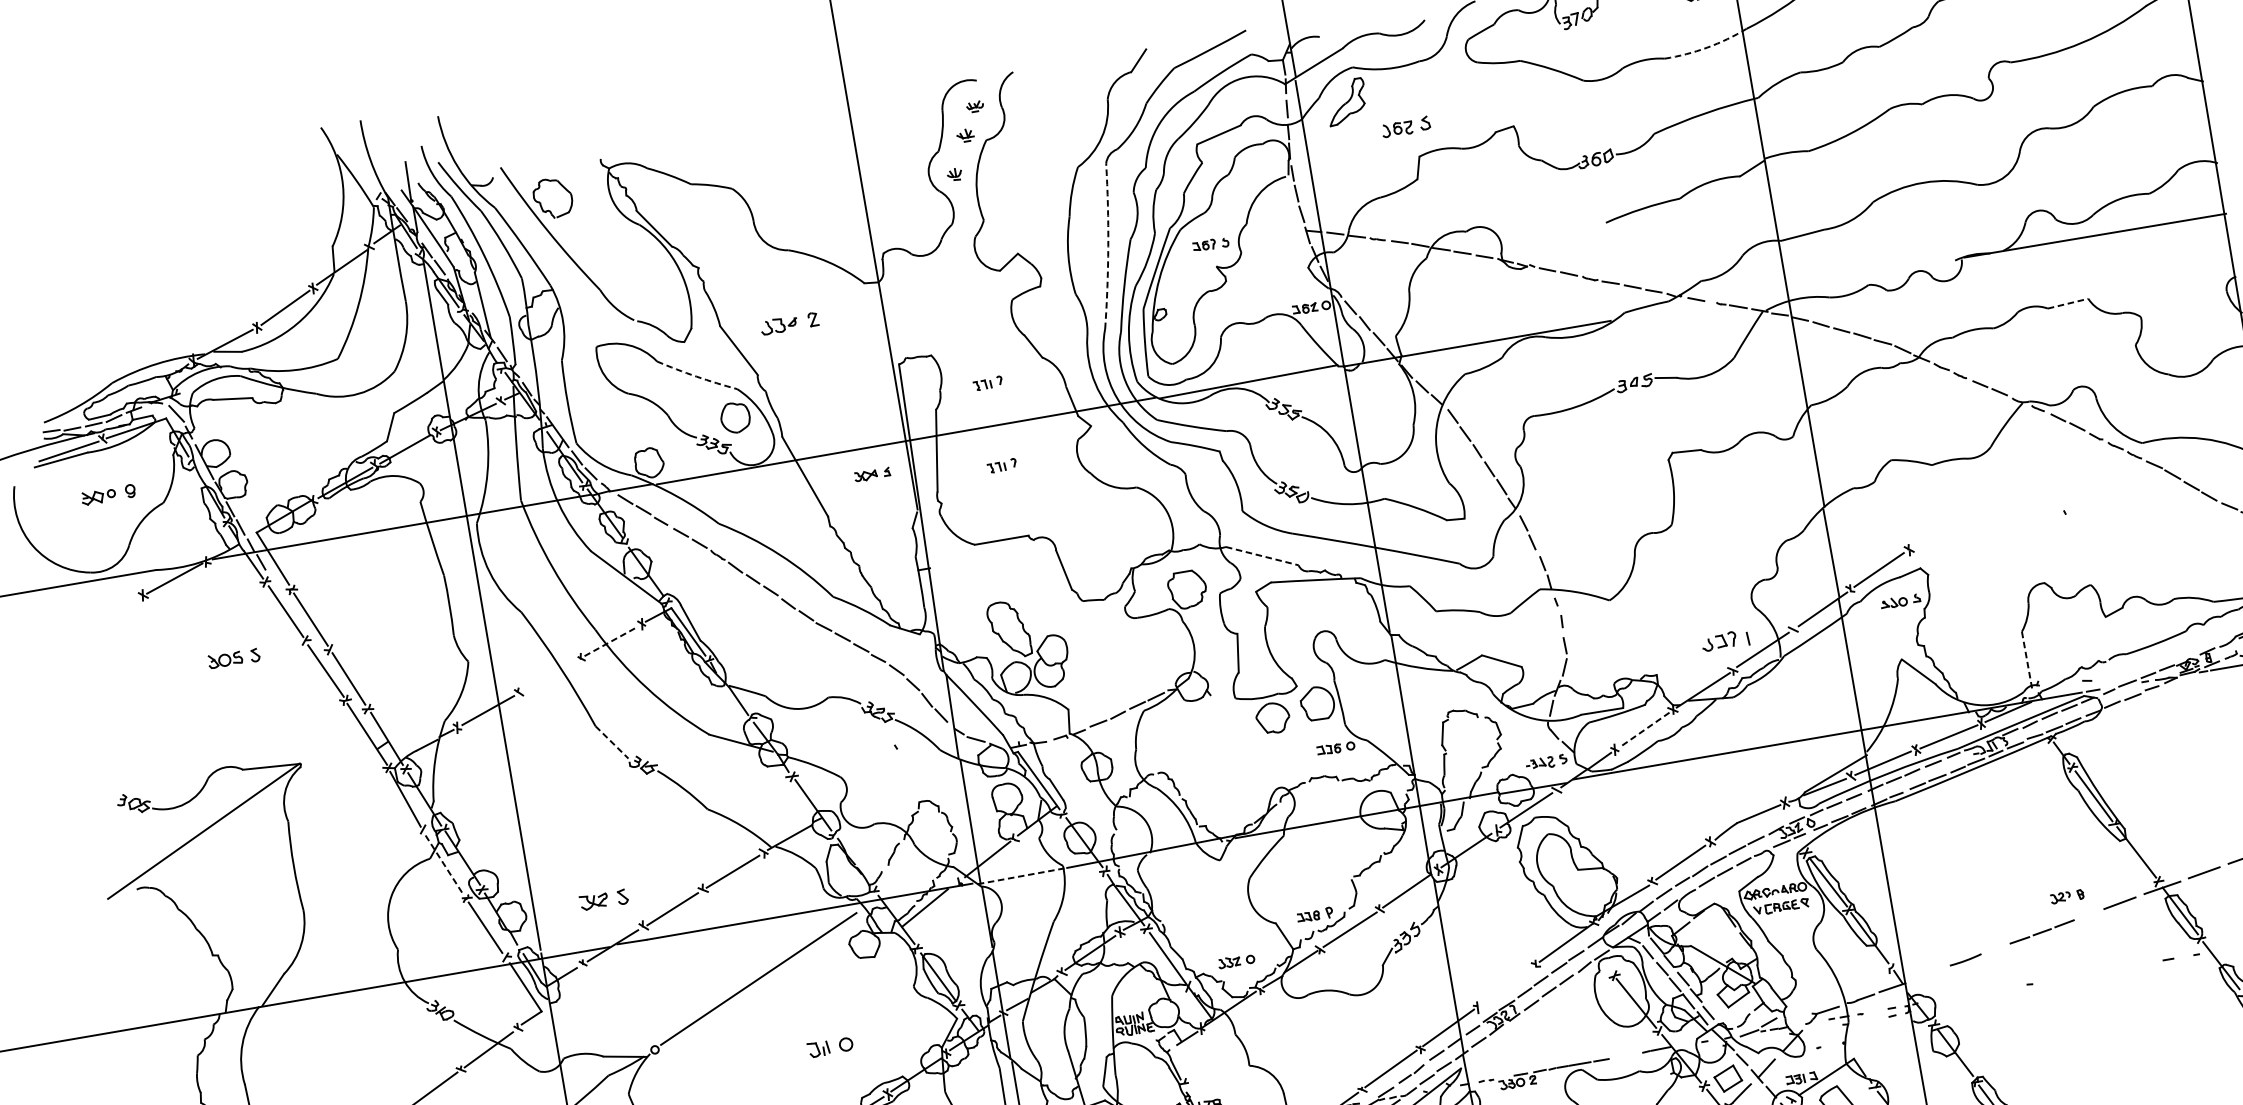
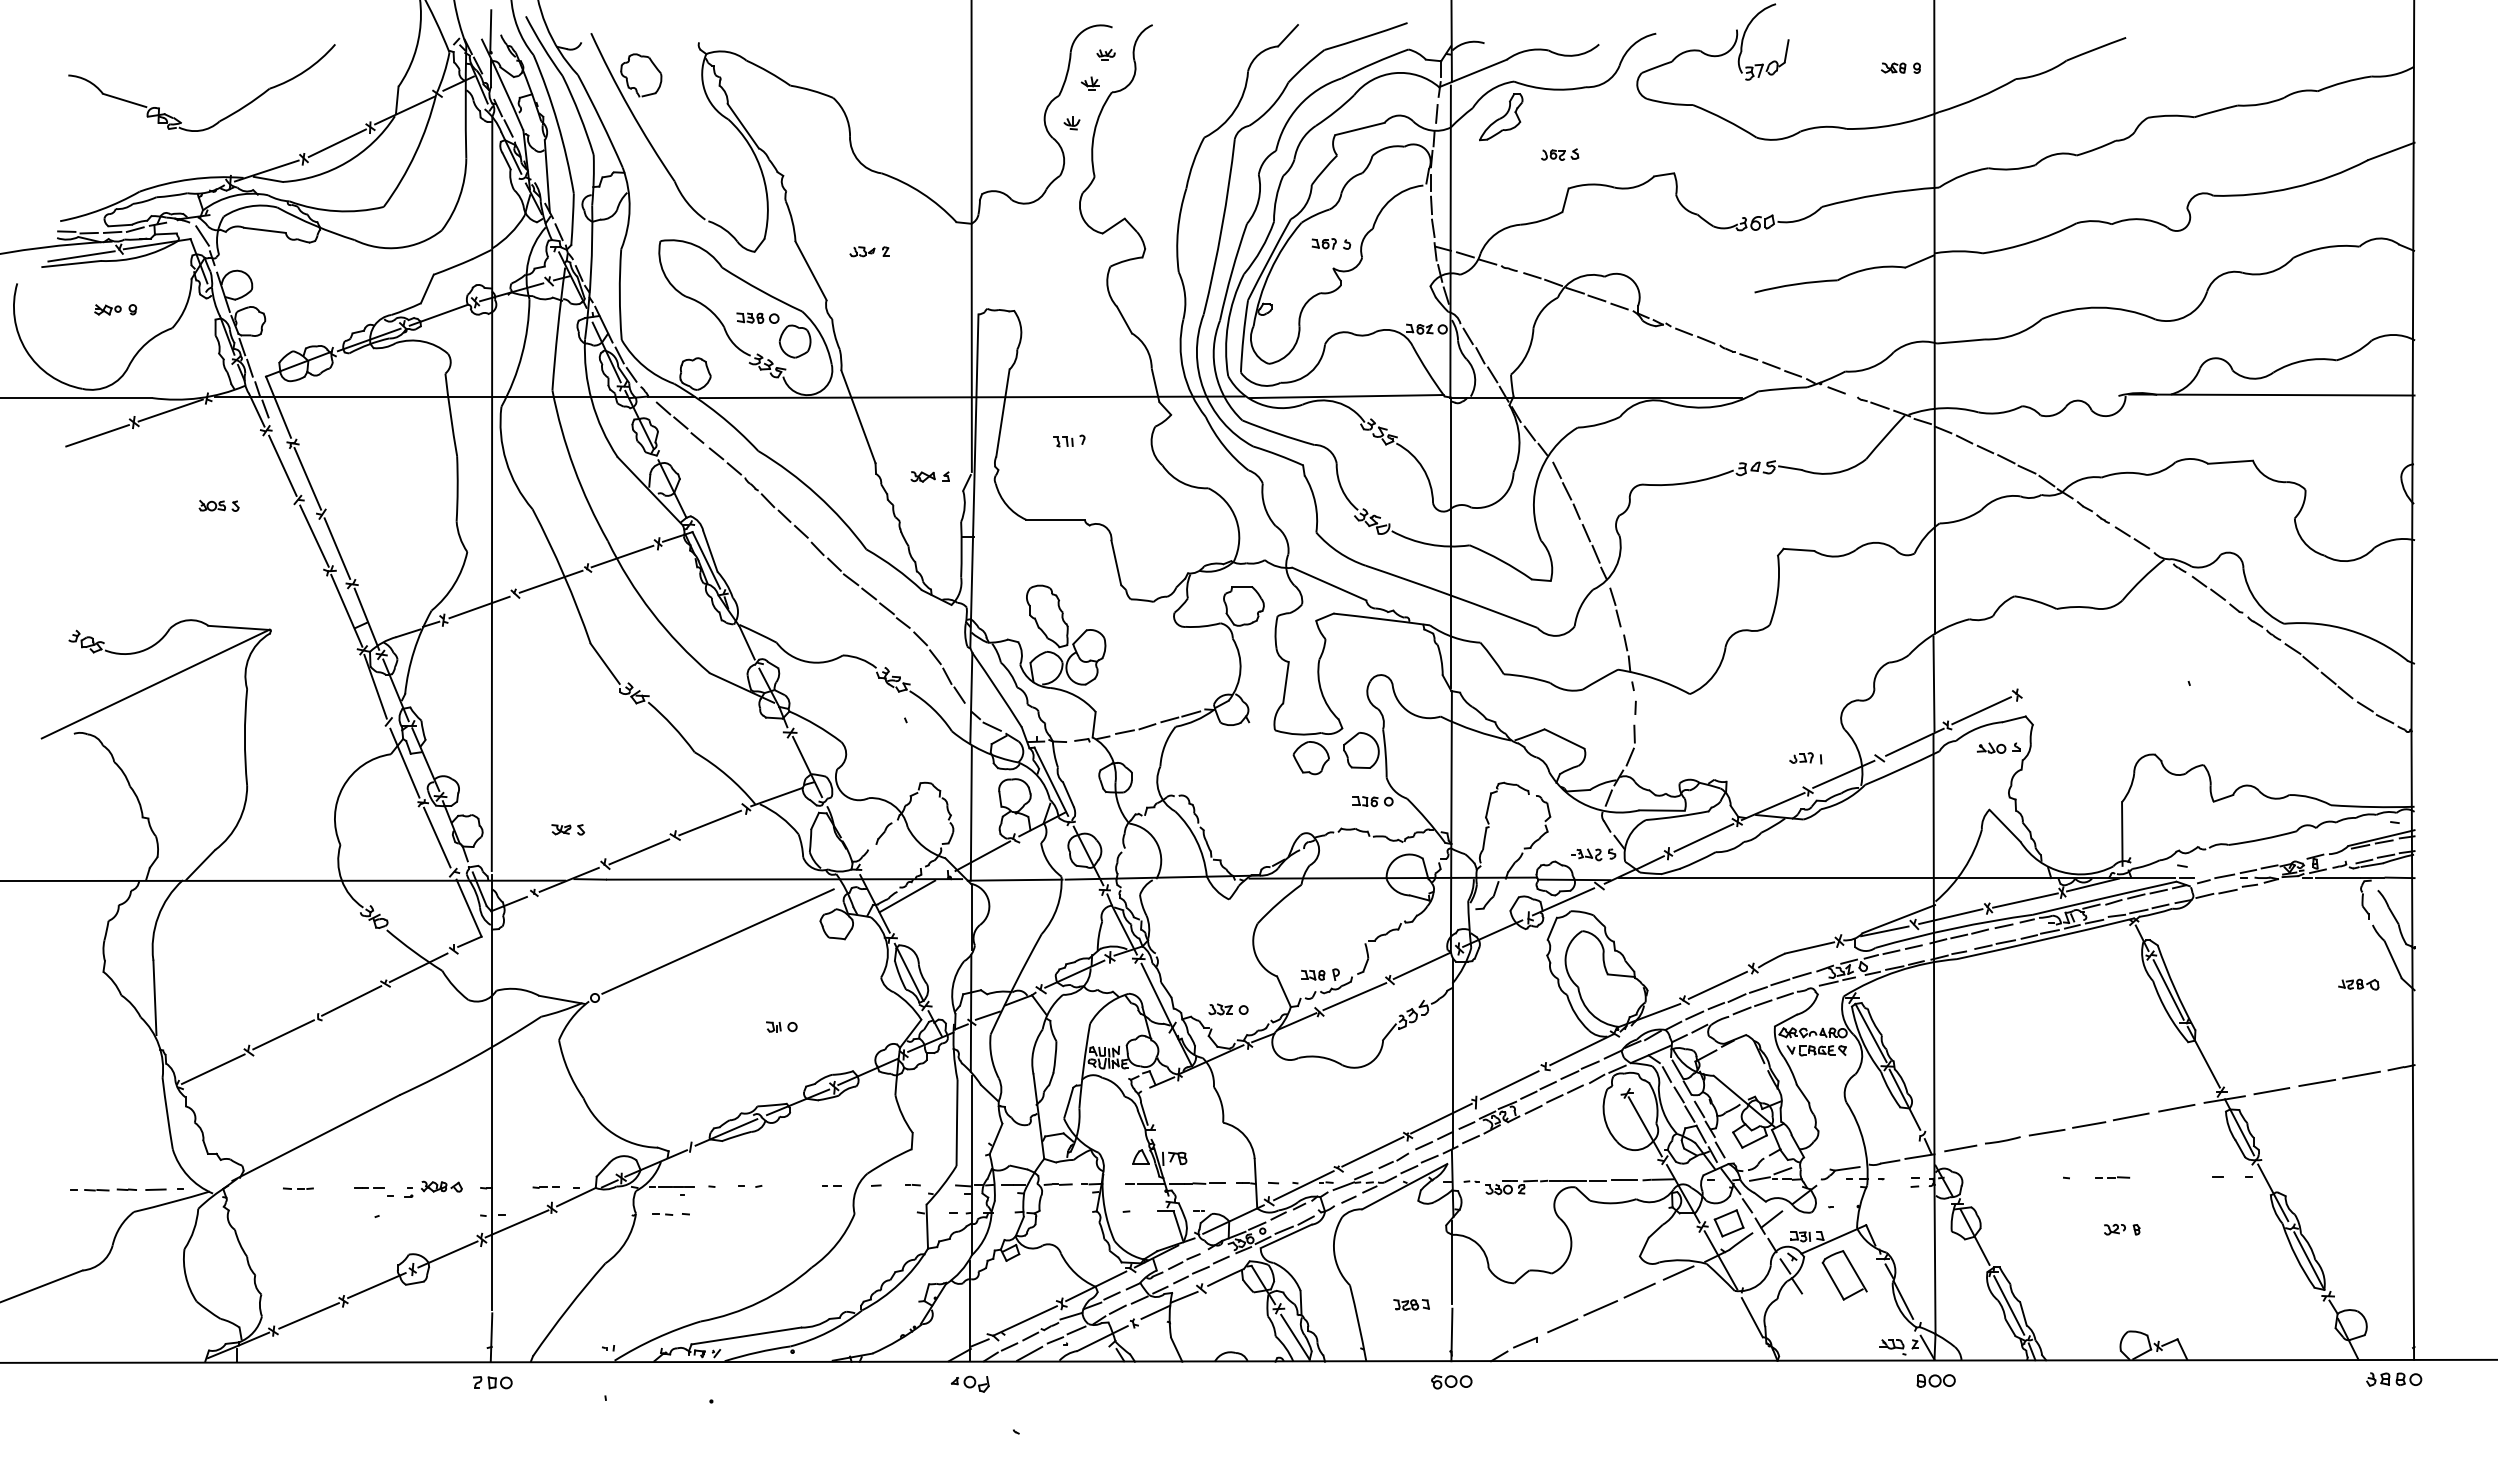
arc: (1706, 48) -> (1893, 125), dashed -> solid
part: (1406, 126) -> (1560, 154), size x0.71
arc: (1108, 246) -> (1222, 227), dashed -> solid
line: (2068, 303) -> (2231, 462), dashed -> solid
part: (174, 304) -> (220, 119), added
part: (789, 323) -> (869, 251), size x0.62
arc: (696, 376) -> (761, 290), dashed -> solid
part: (987, 383) -> (1069, 350), removed
part: (697, 401) -> (757, 317), added
part: (871, 474) -> (929, 476), moved
part: (108, 494) -> (115, 309), size x0.71
line: (1262, 556) -> (1329, 584), dashed -> solid
line: (111, 612) -> (97, 435), added
line: (611, 641) -> (622, 556), dashed -> solid
part: (1725, 641) -> (1805, 758), size x0.62
part: (233, 658) -> (218, 505), size x0.71
line: (2027, 661) -> (2122, 834), dashed -> solid
line: (549, 675) -> (550, 581), added
line: (1644, 730) -> (1703, 838), dashed -> solid
line: (612, 742) -> (605, 663), dashed -> solid
line: (444, 864) -> (405, 763), dashed -> solid
line: (1021, 876) -> (1015, 880), dashed -> solid
part: (2067, 896) -> (2122, 1229), moved
part: (604, 899) -> (568, 829), size x0.62
part: (2041, 932) -> (2088, 1124), size x1.67
line: (1928, 973) -> (1960, 1148), added
line: (2071, 976) -> (2112, 1177), added
line: (1505, 986) -> (1509, 1085), added
part: (830, 1046) -> (781, 1026), size x0.62
line: (1625, 1055) -> (1624, 1180), added

